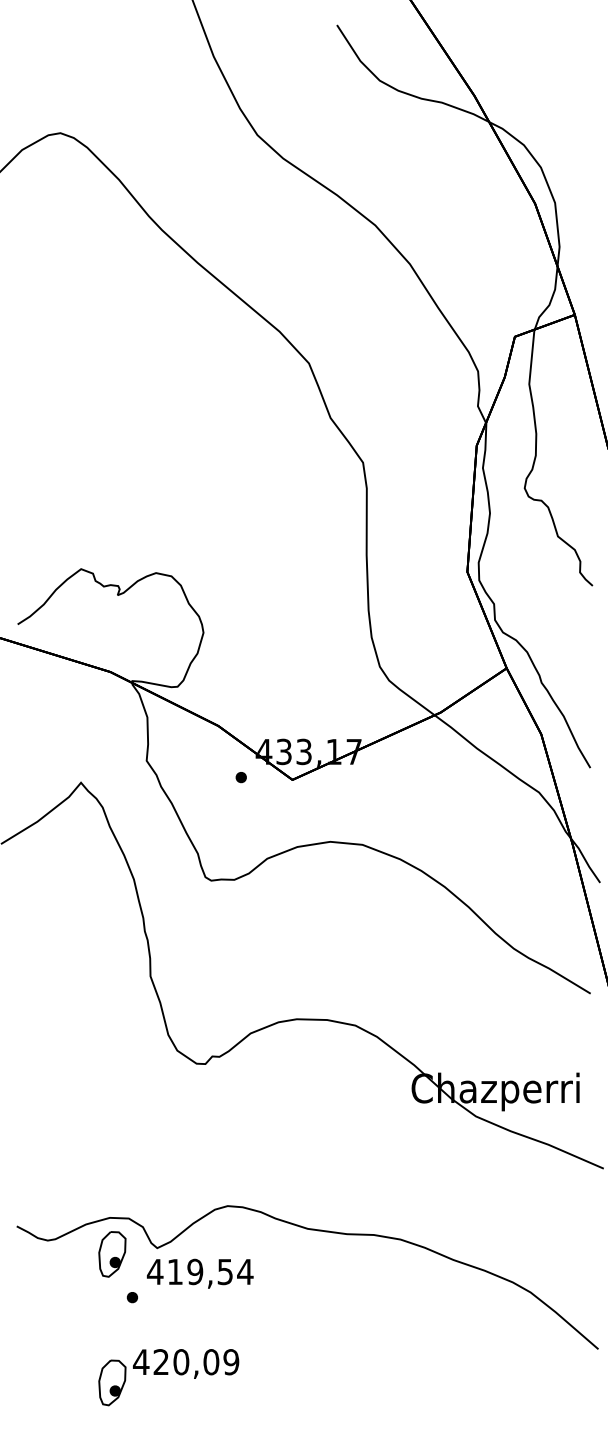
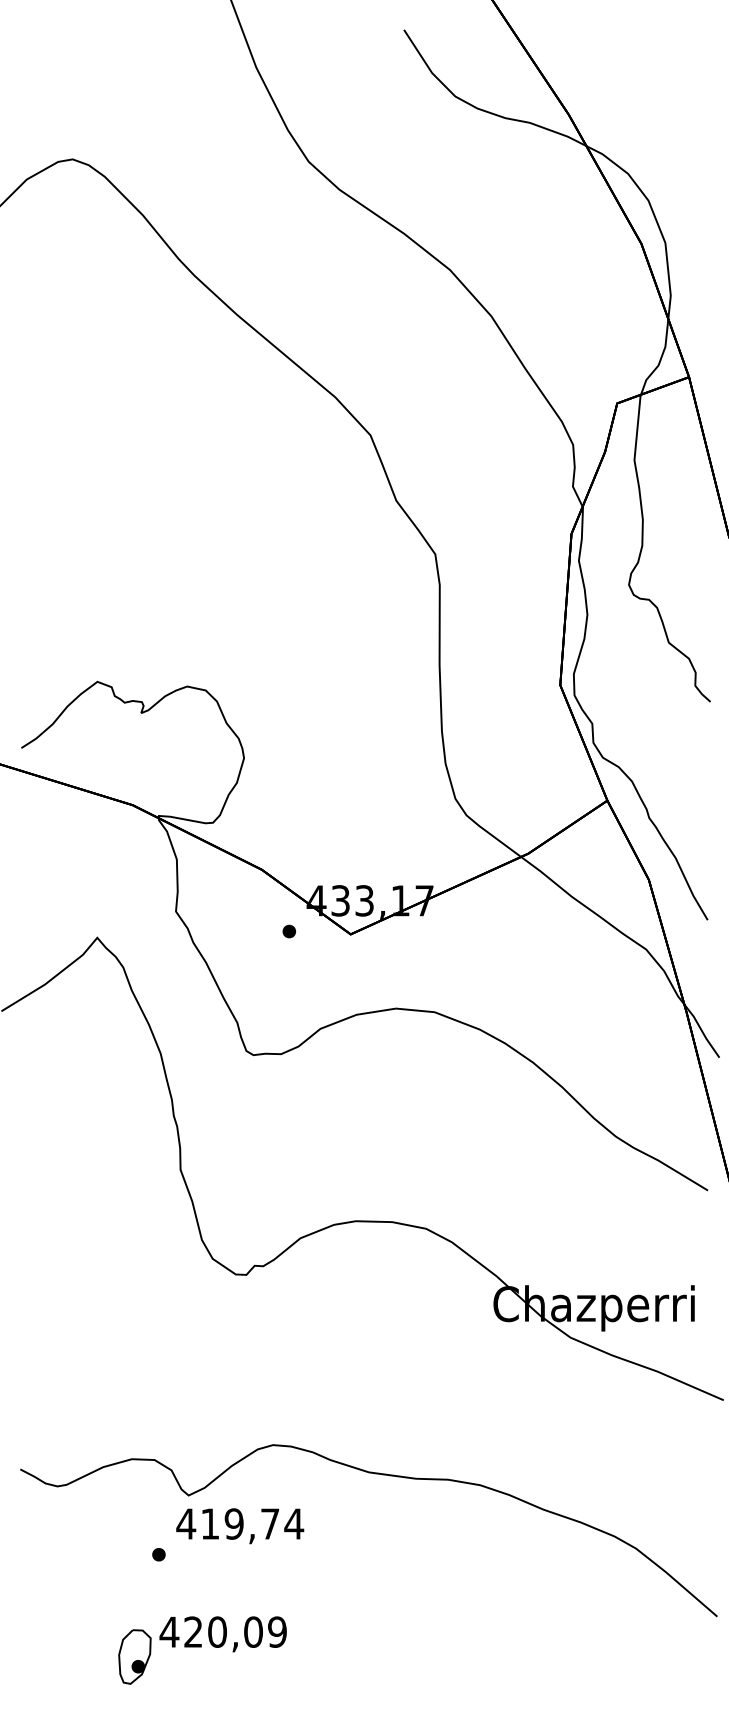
part: (112, 1253) -> (134, 1502), removed
text: (225, 1271) -> (270, 1523), 419,54 -> 419,74

